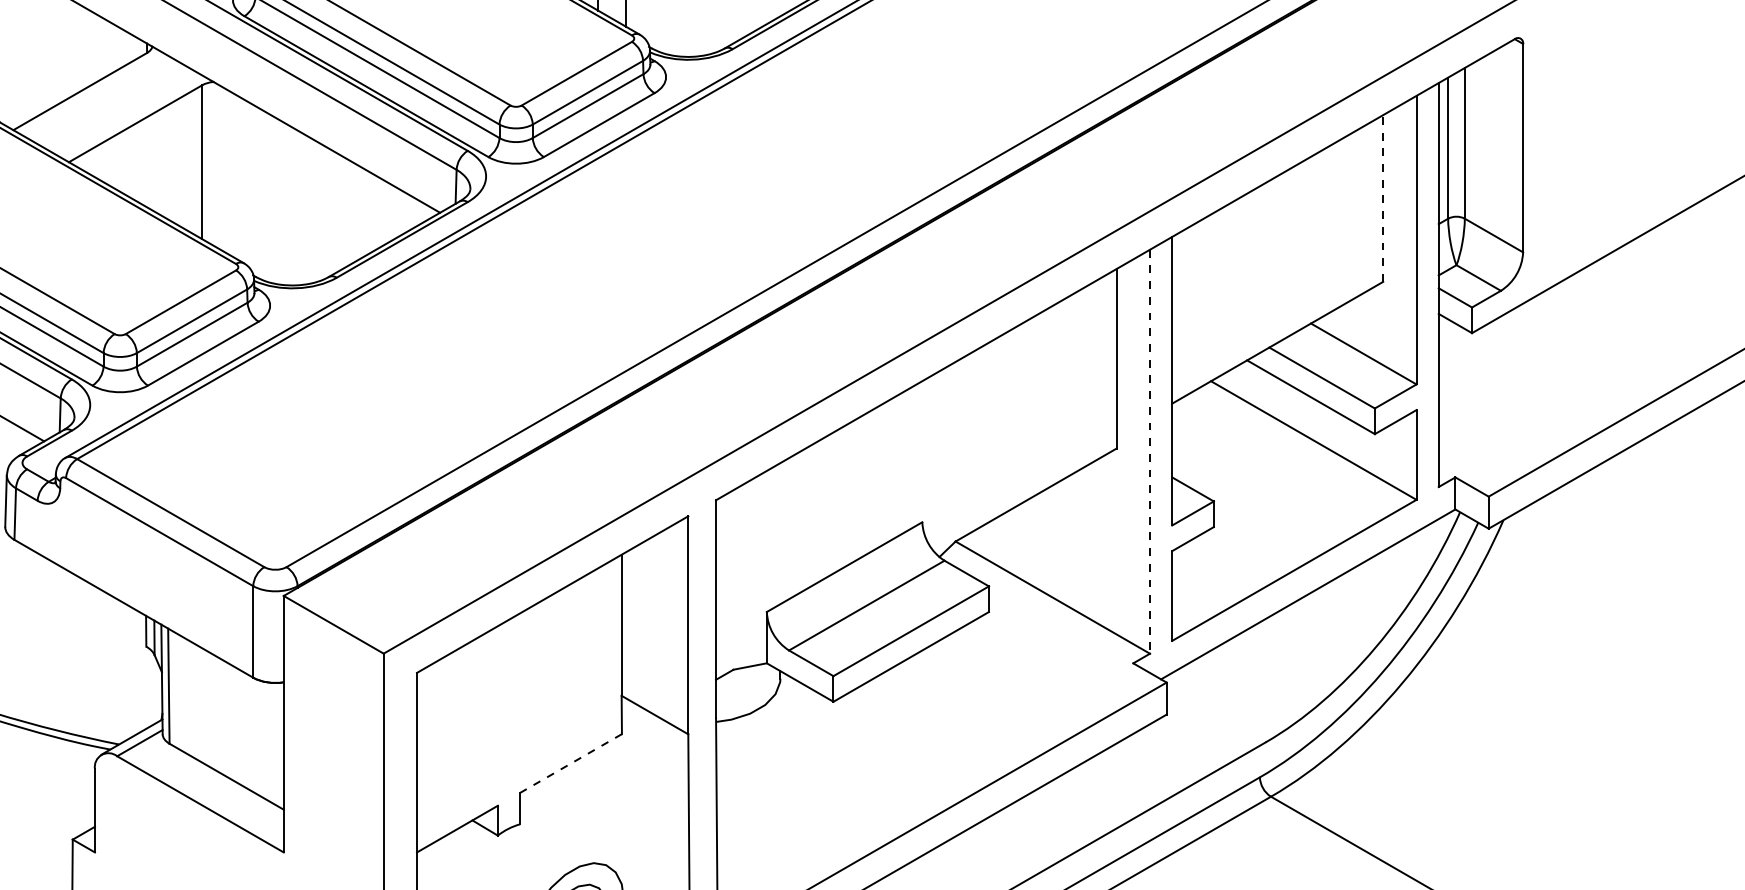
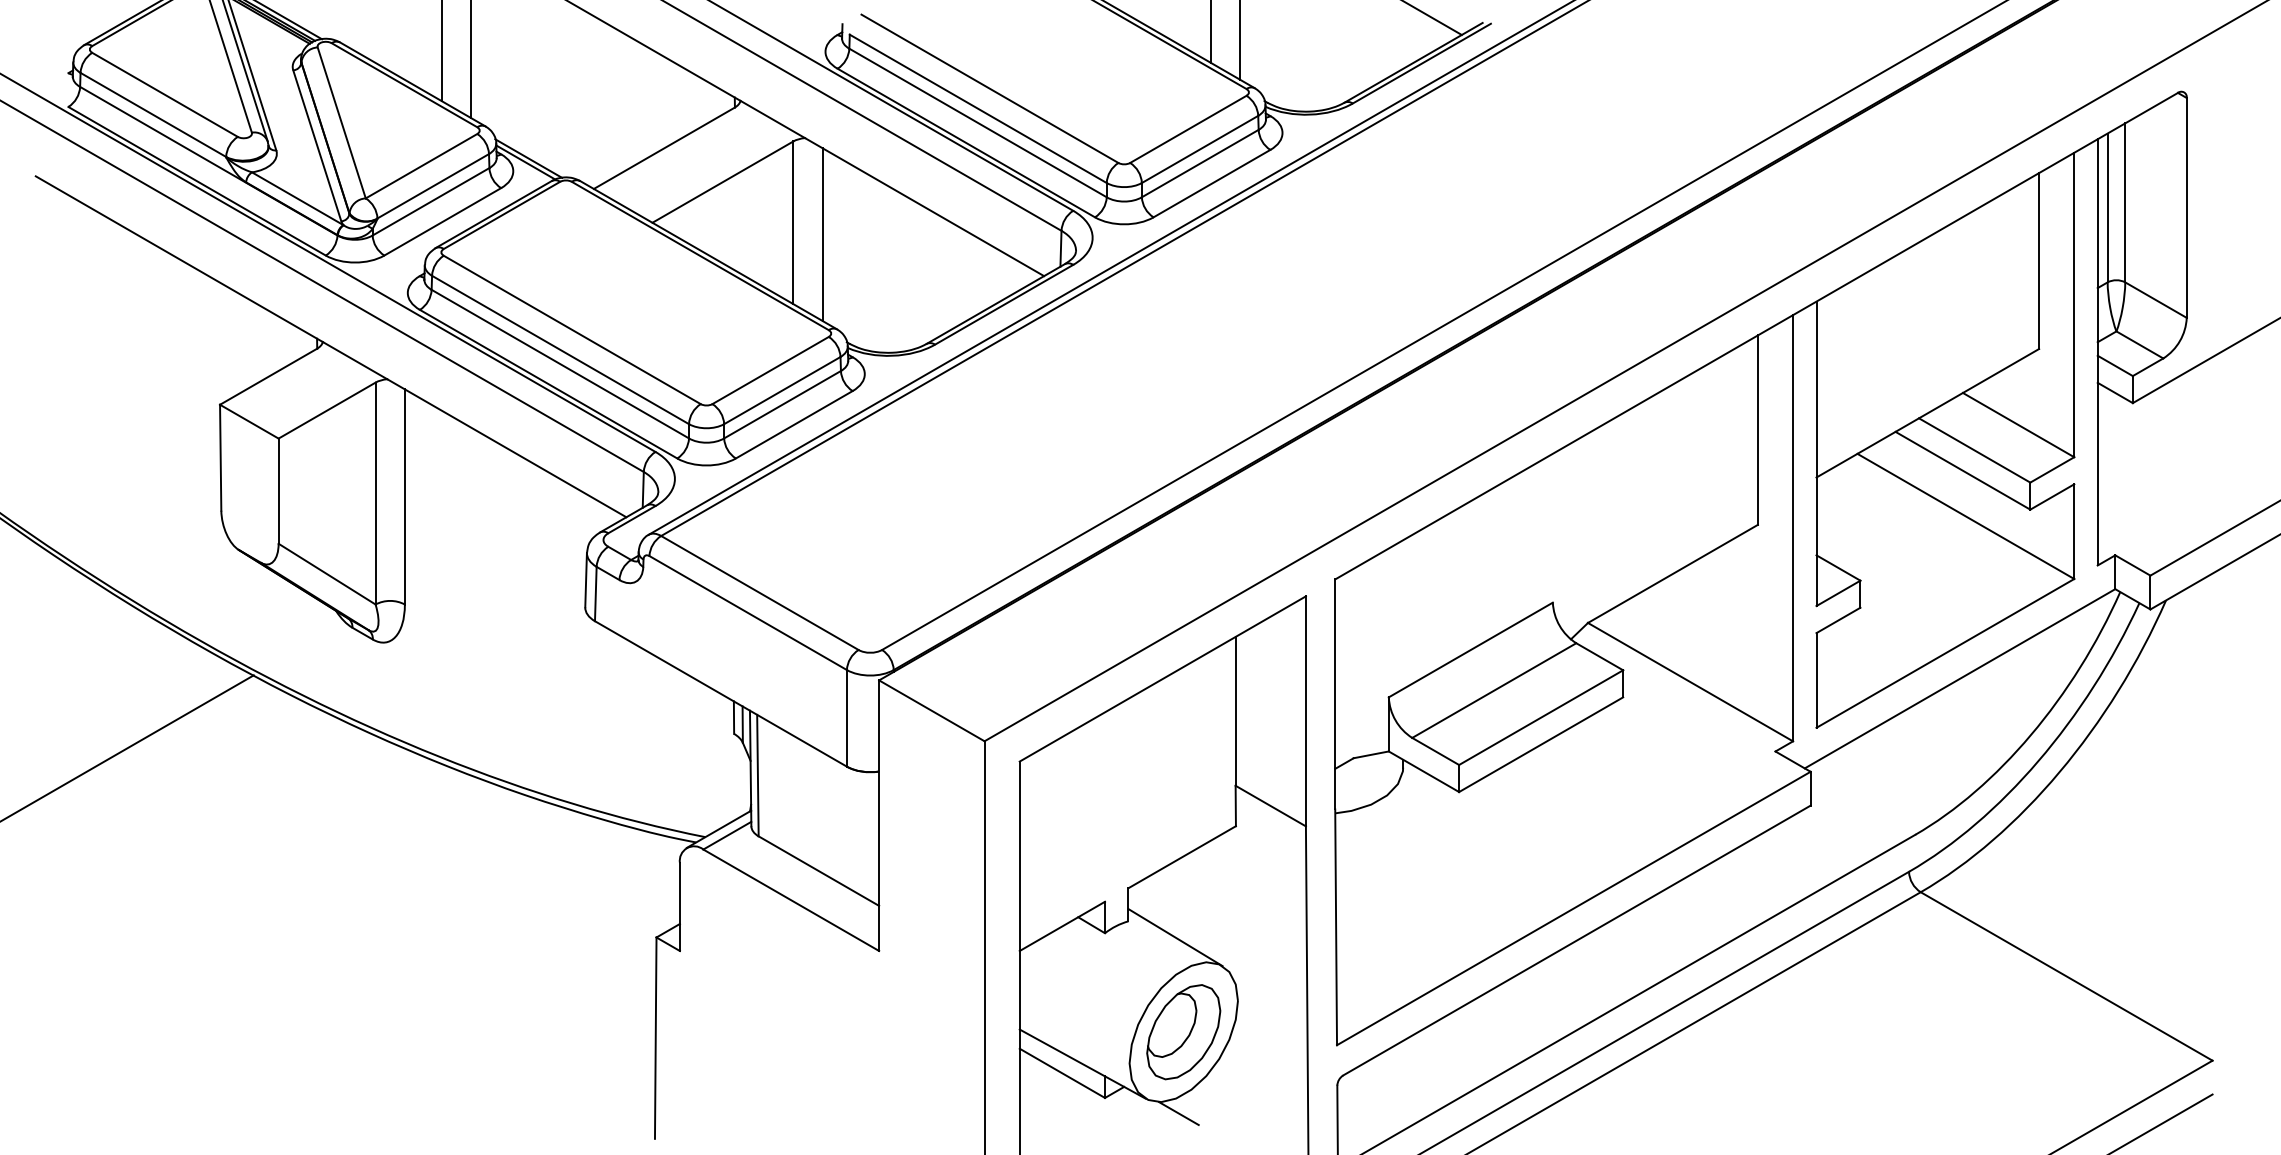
line: (230, 173) -> (822, 234), added
line: (1383, 198) -> (2039, 261), dashed -> solid
line: (1150, 451) -> (1793, 528), dashed -> solid
line: (570, 763) -> (1181, 857), dashed -> solid
line: (564, 839) -> (1175, 937), added

